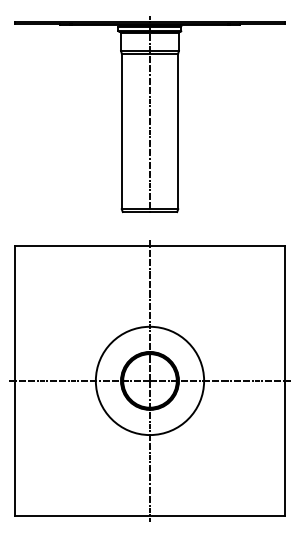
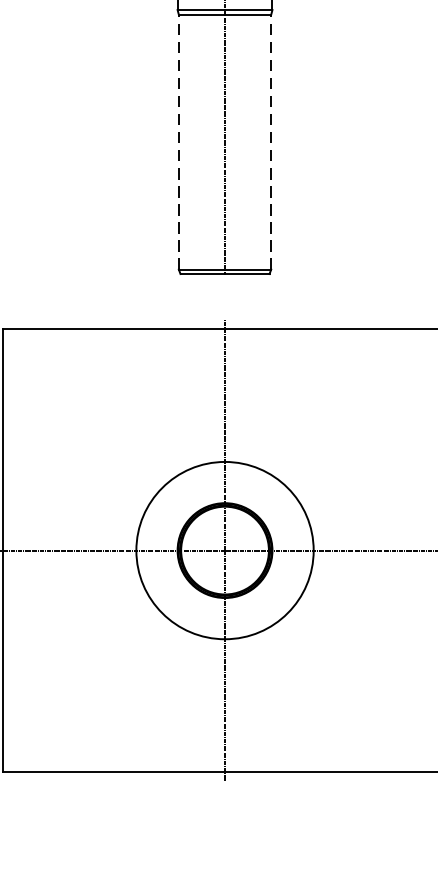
line: (121, 131) -> (178, 142), solid -> dashed
line: (178, 131) -> (271, 142), solid -> dashed

